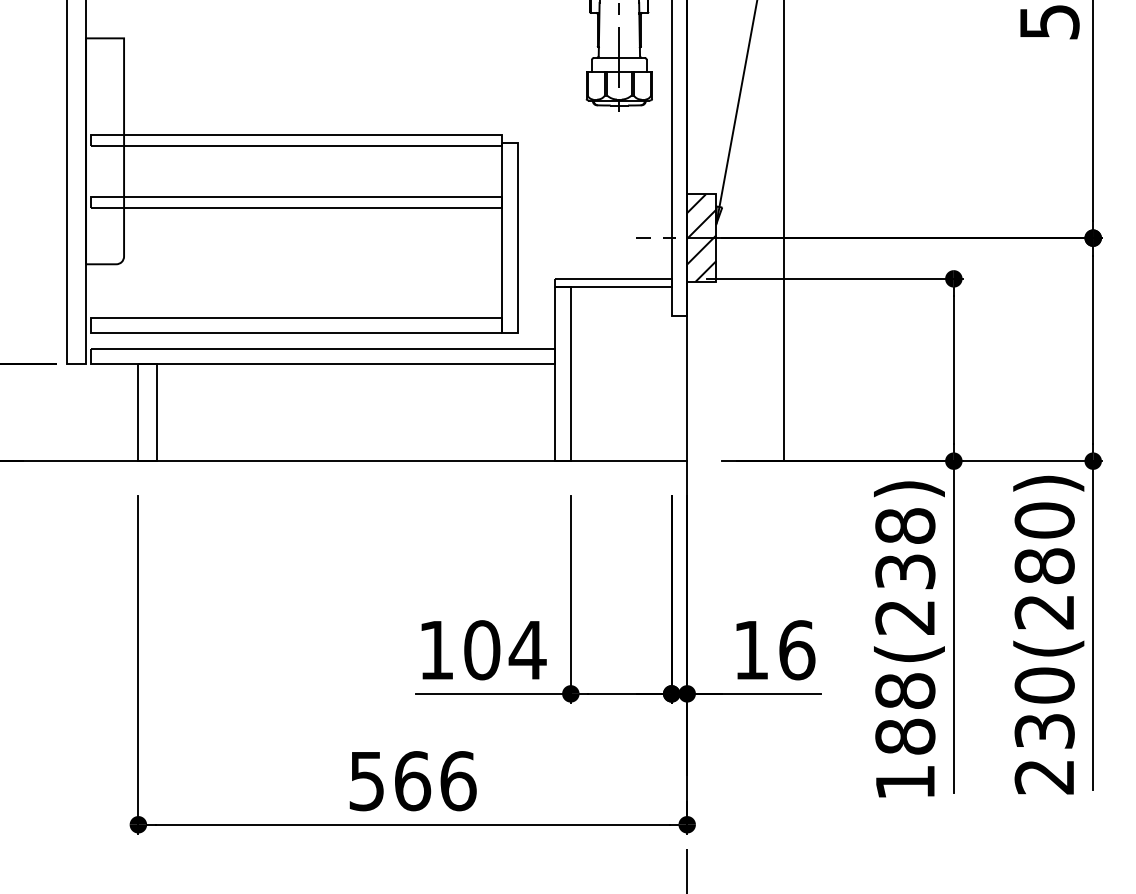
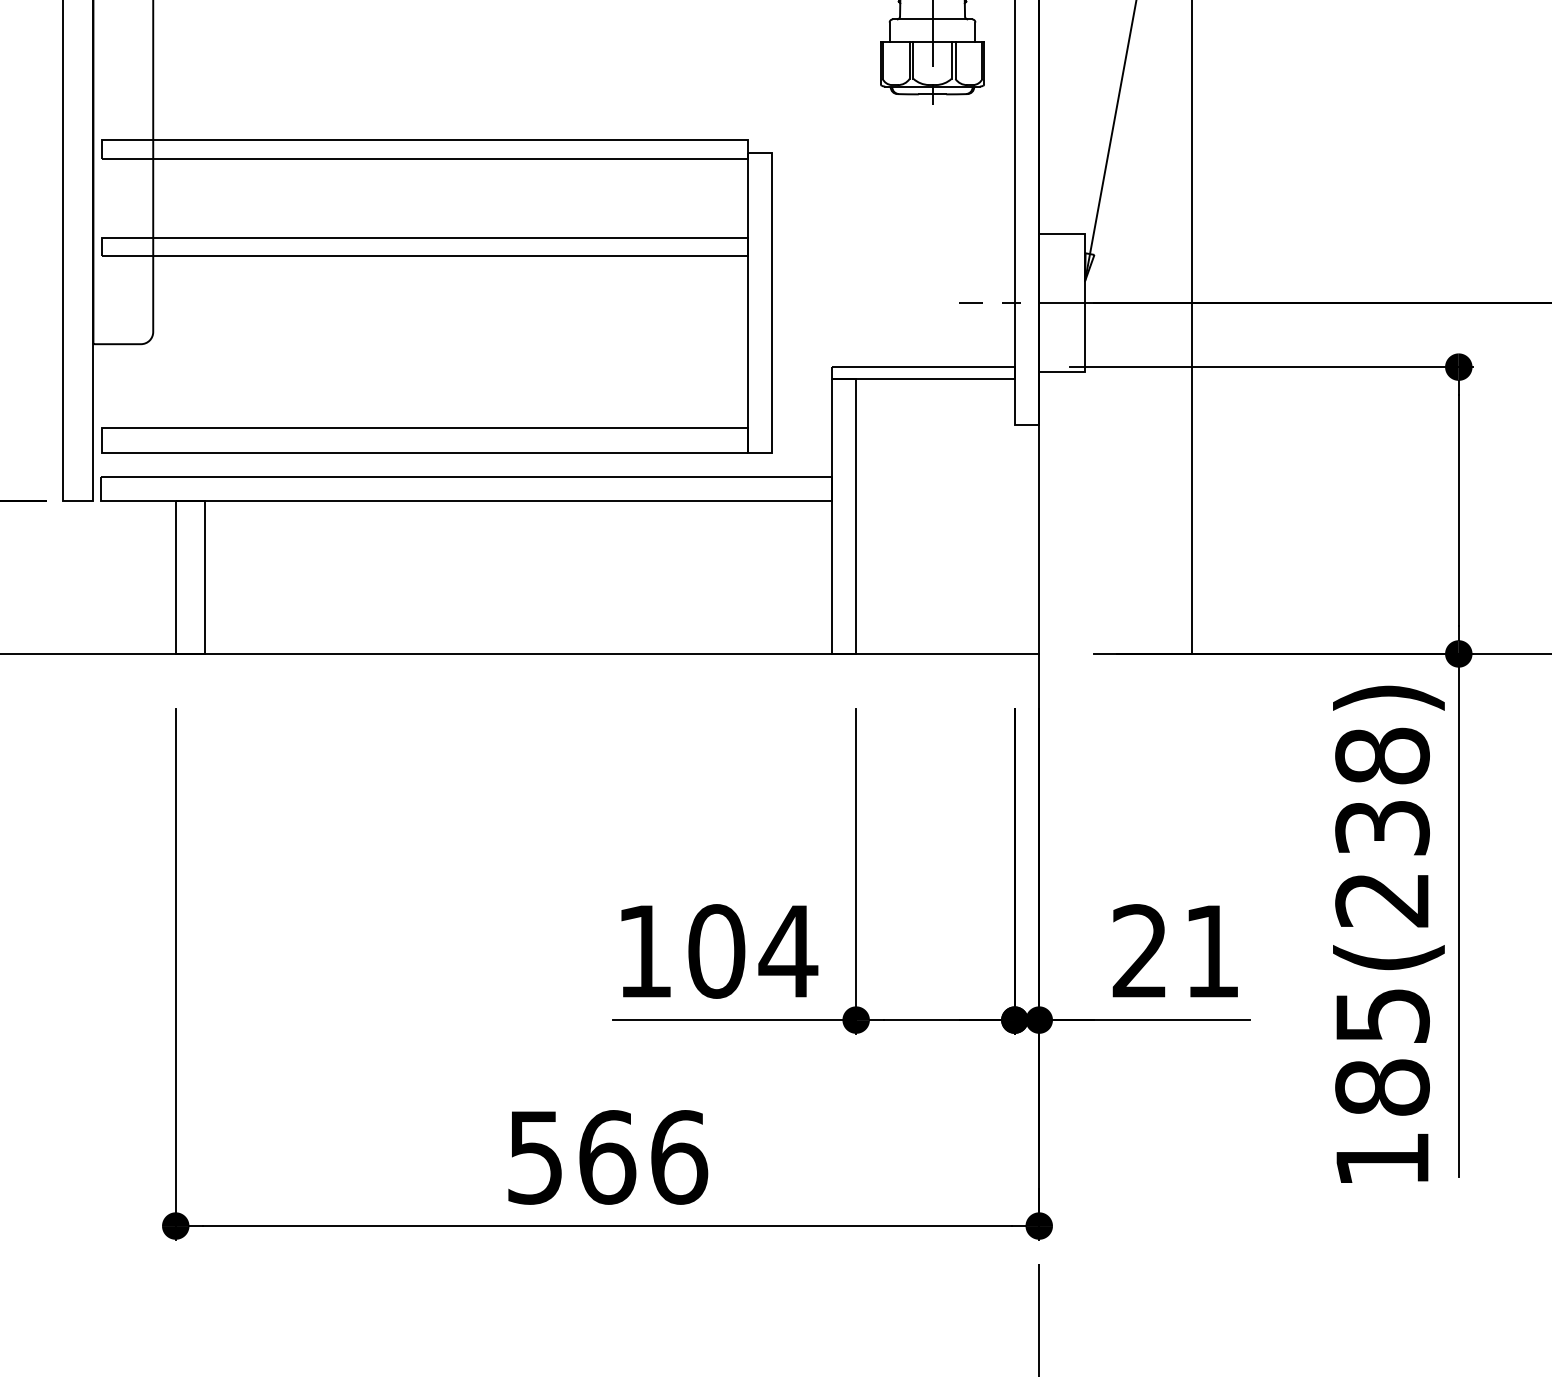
hatch: (701, 237) -> (1061, 302), removed
text: (774, 650) -> (1176, 951), 16 -> 21
text: (905, 690) -> (1382, 1014), 188(238) -> 185(238)

